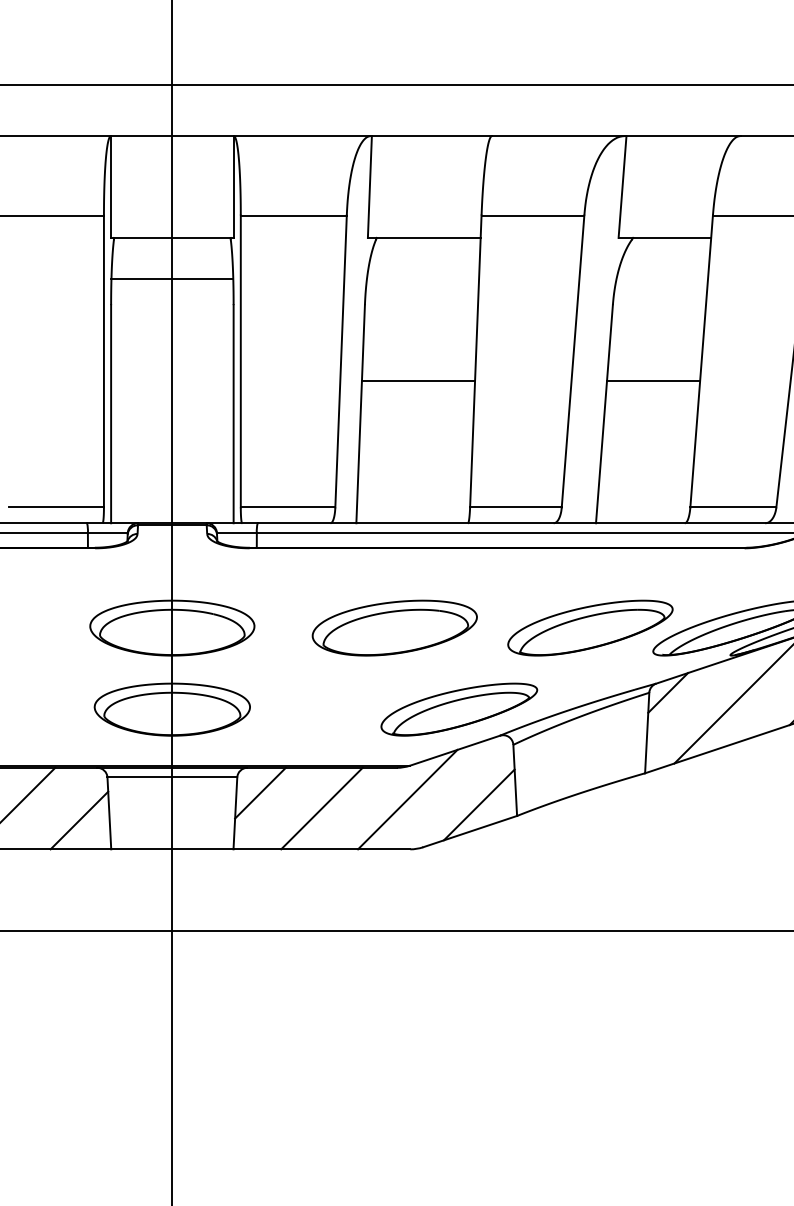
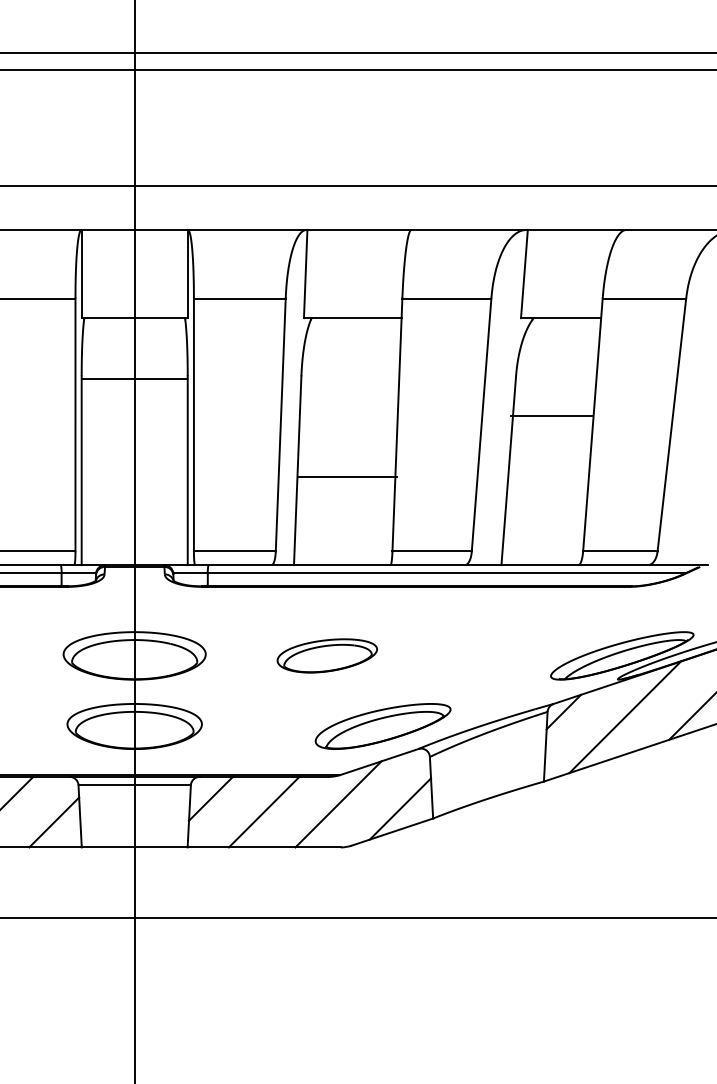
line: (172, 278) -> (134, 379), moved
line: (418, 380) -> (347, 476), moved
line: (653, 380) -> (551, 415), moved
part: (395, 627) -> (327, 655), size x0.7
part: (590, 627) -> (496, 655), removed

